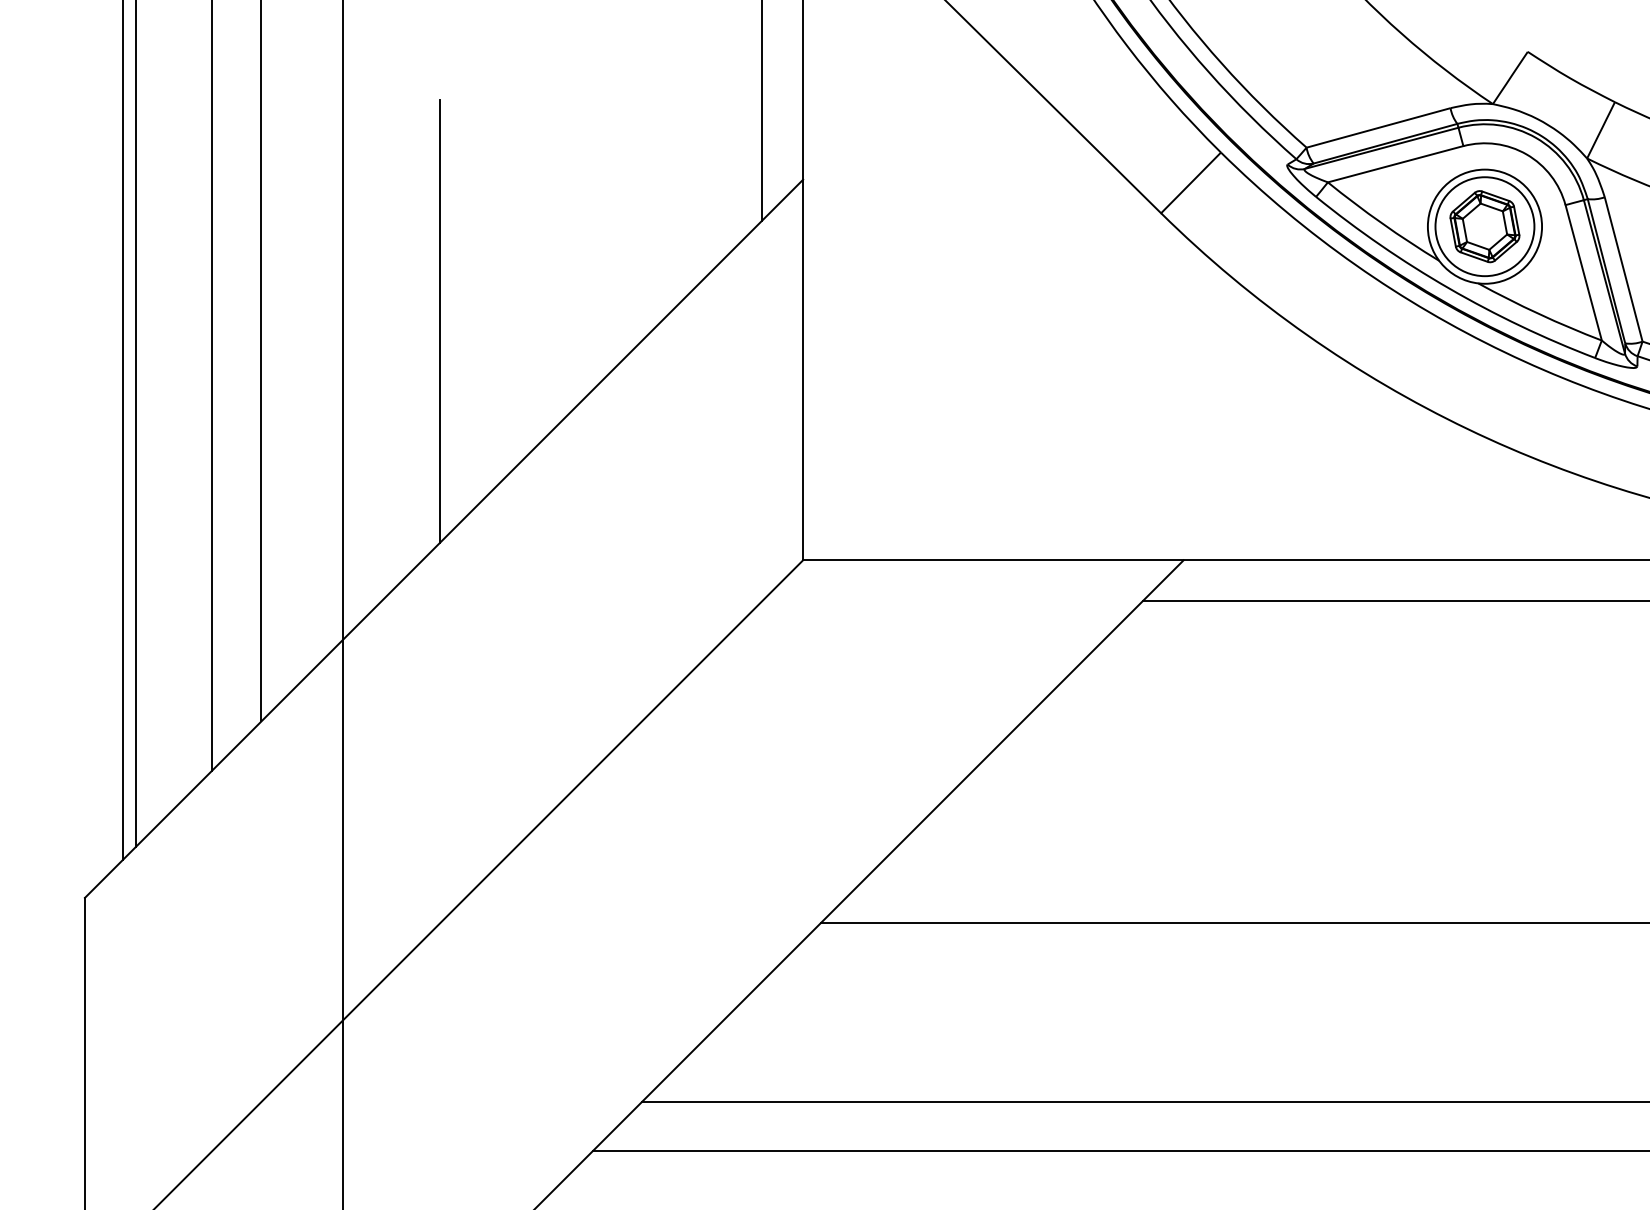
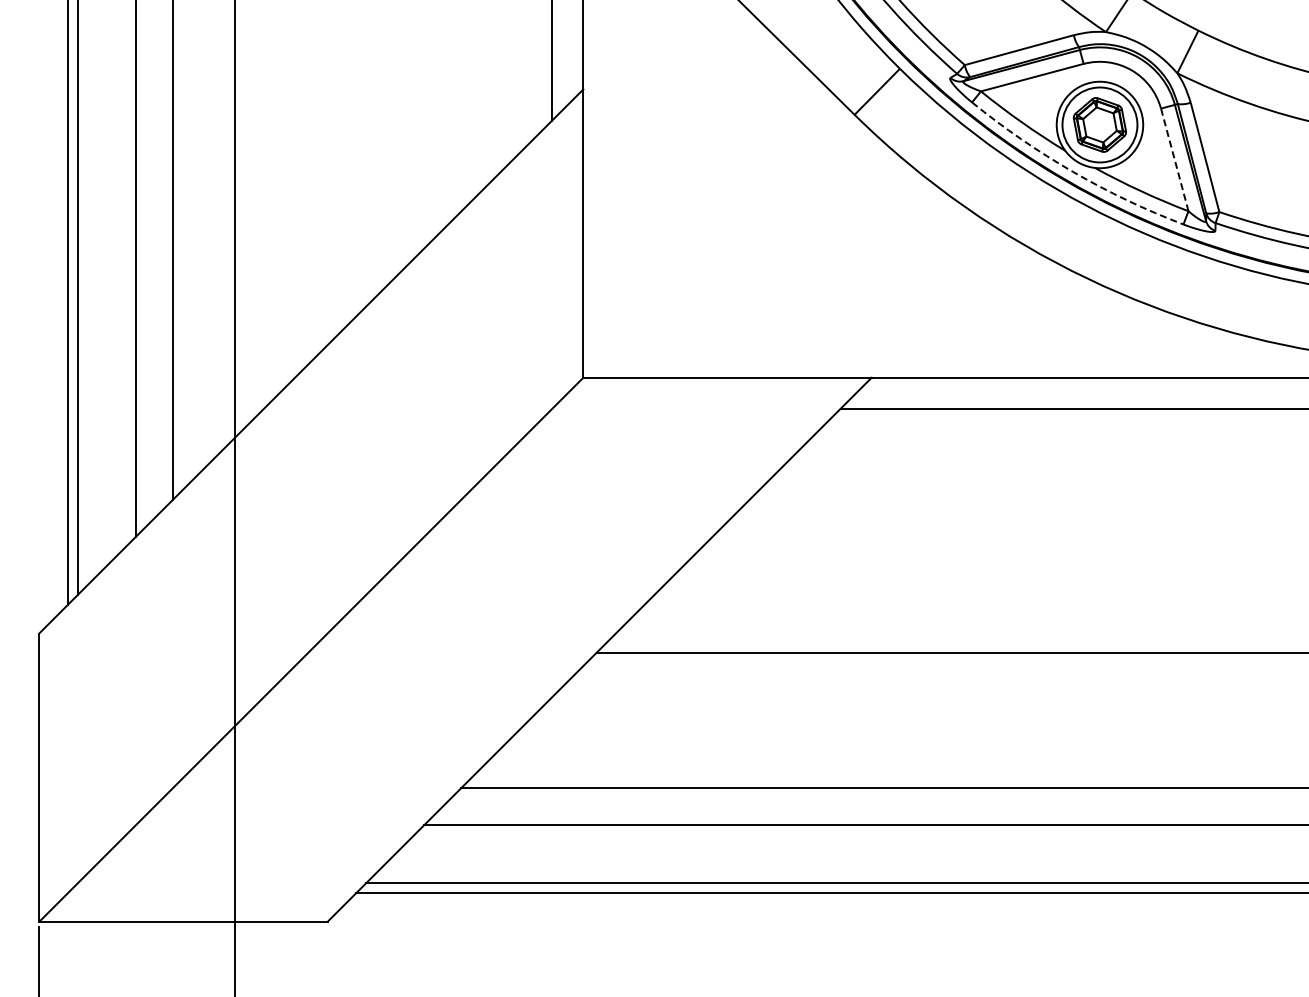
line: (1583, 272) -> (1174, 159), solid -> dashed
arc: (1448, 288) -> (1072, 171), solid -> dashed
line: (440, 321) -> (308, 196), removed

